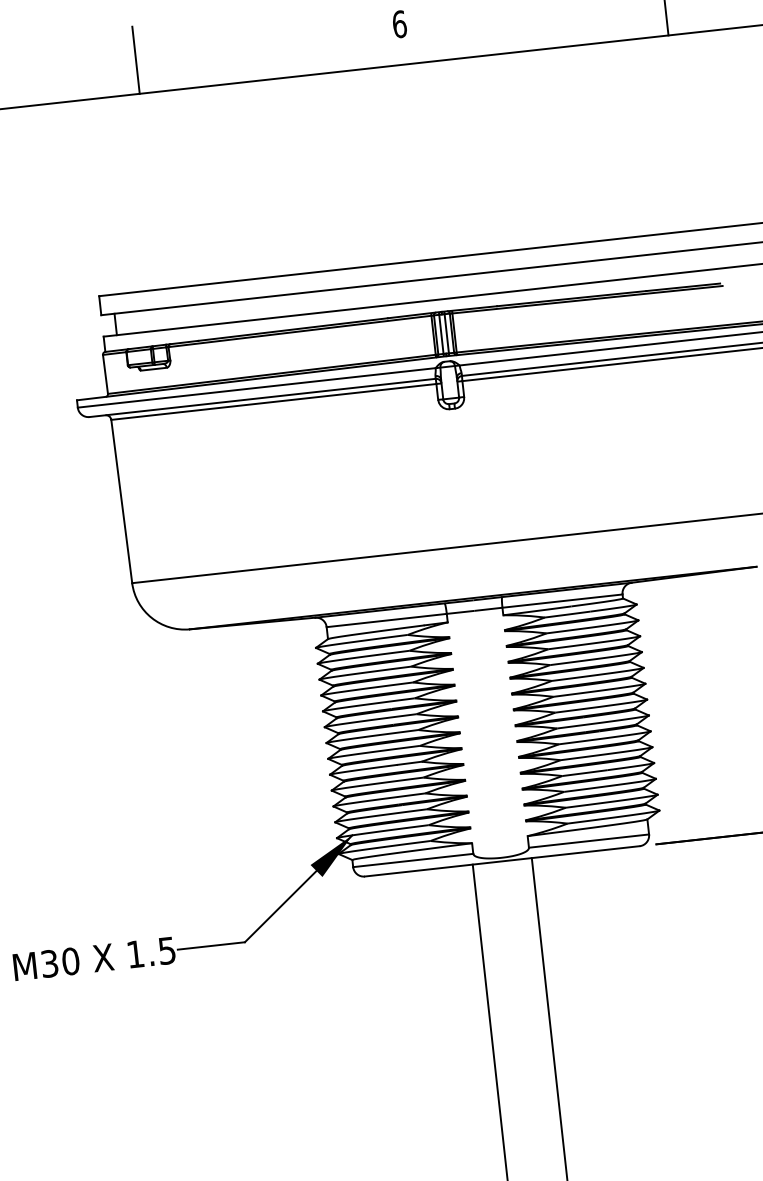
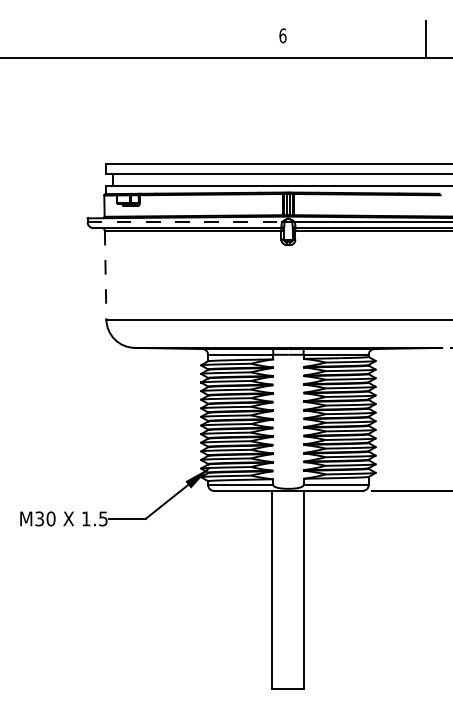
line: (136, 60) -> (139, 39), removed
line: (258, 388) -> (185, 222), solid -> dashed
line: (121, 501) -> (105, 275), solid -> dashed

